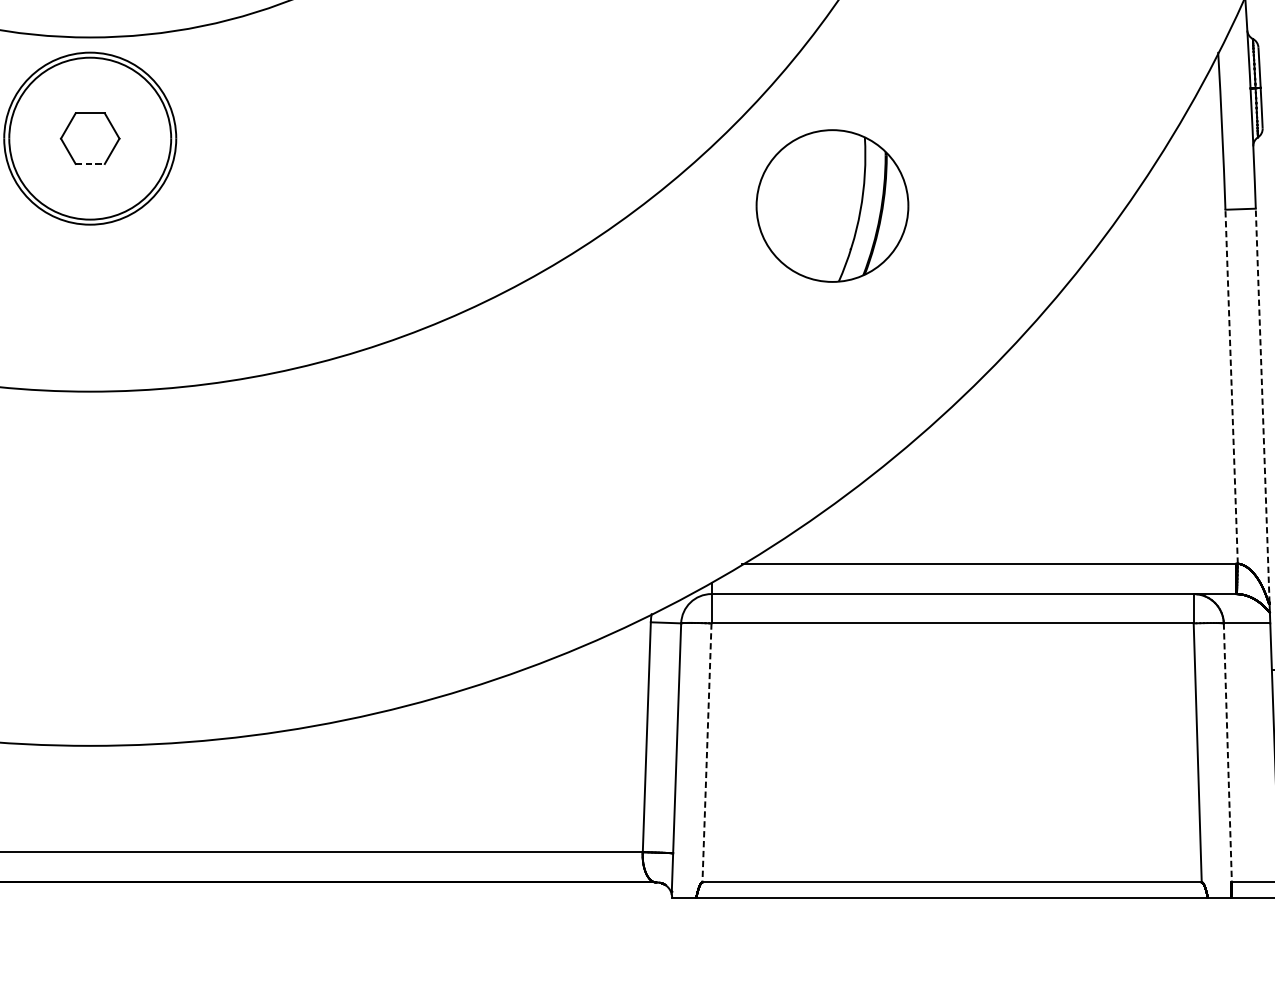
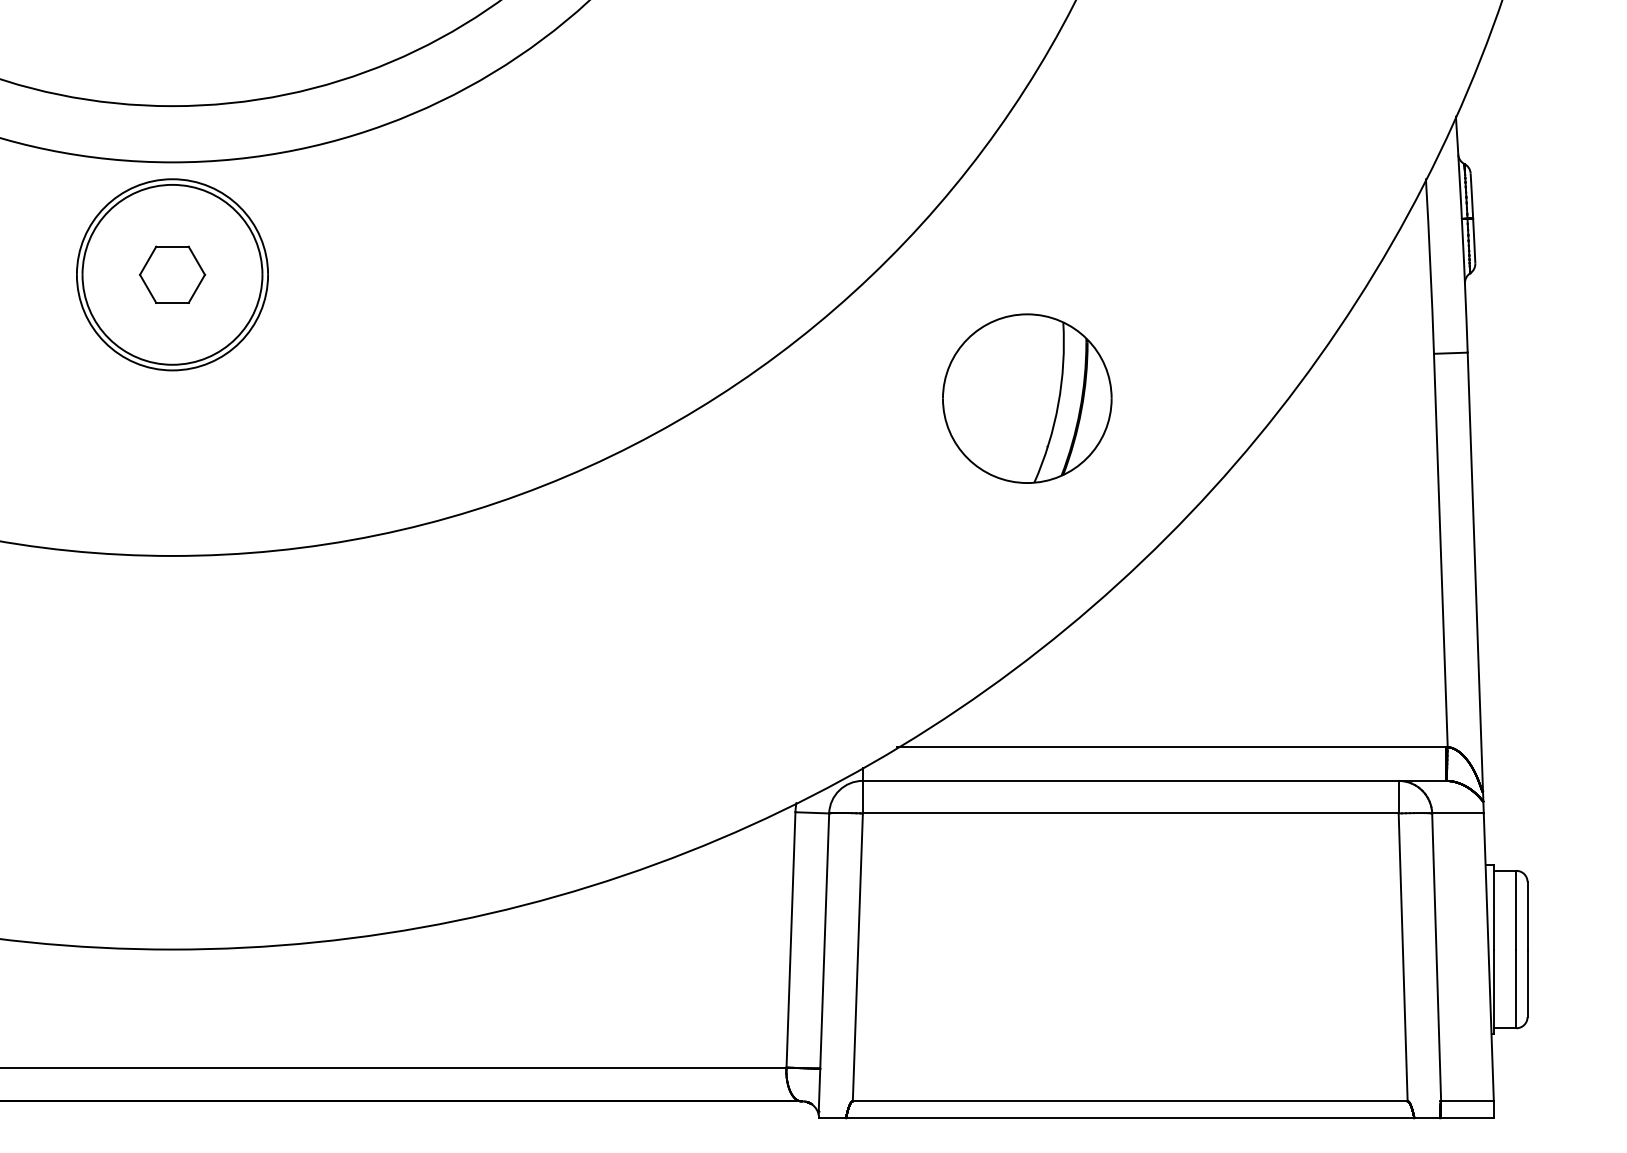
line: (91, 163) -> (173, 302), dashed -> solid
part: (832, 205) -> (1027, 398), moved
line: (1231, 386) -> (1440, 550), dashed -> solid
line: (1262, 405) -> (1475, 571), dashed -> solid
line: (706, 753) -> (857, 957), dashed -> solid
line: (1227, 753) -> (1436, 957), dashed -> solid

